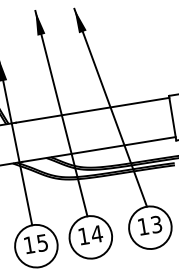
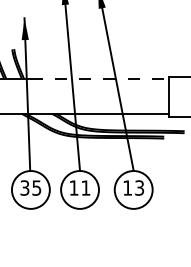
line: (93, 110) -> (100, 78), solid -> dashed
text: (96, 233) -> (85, 187), 14 -> 11
text: (28, 244) -> (24, 187), 15 -> 35

